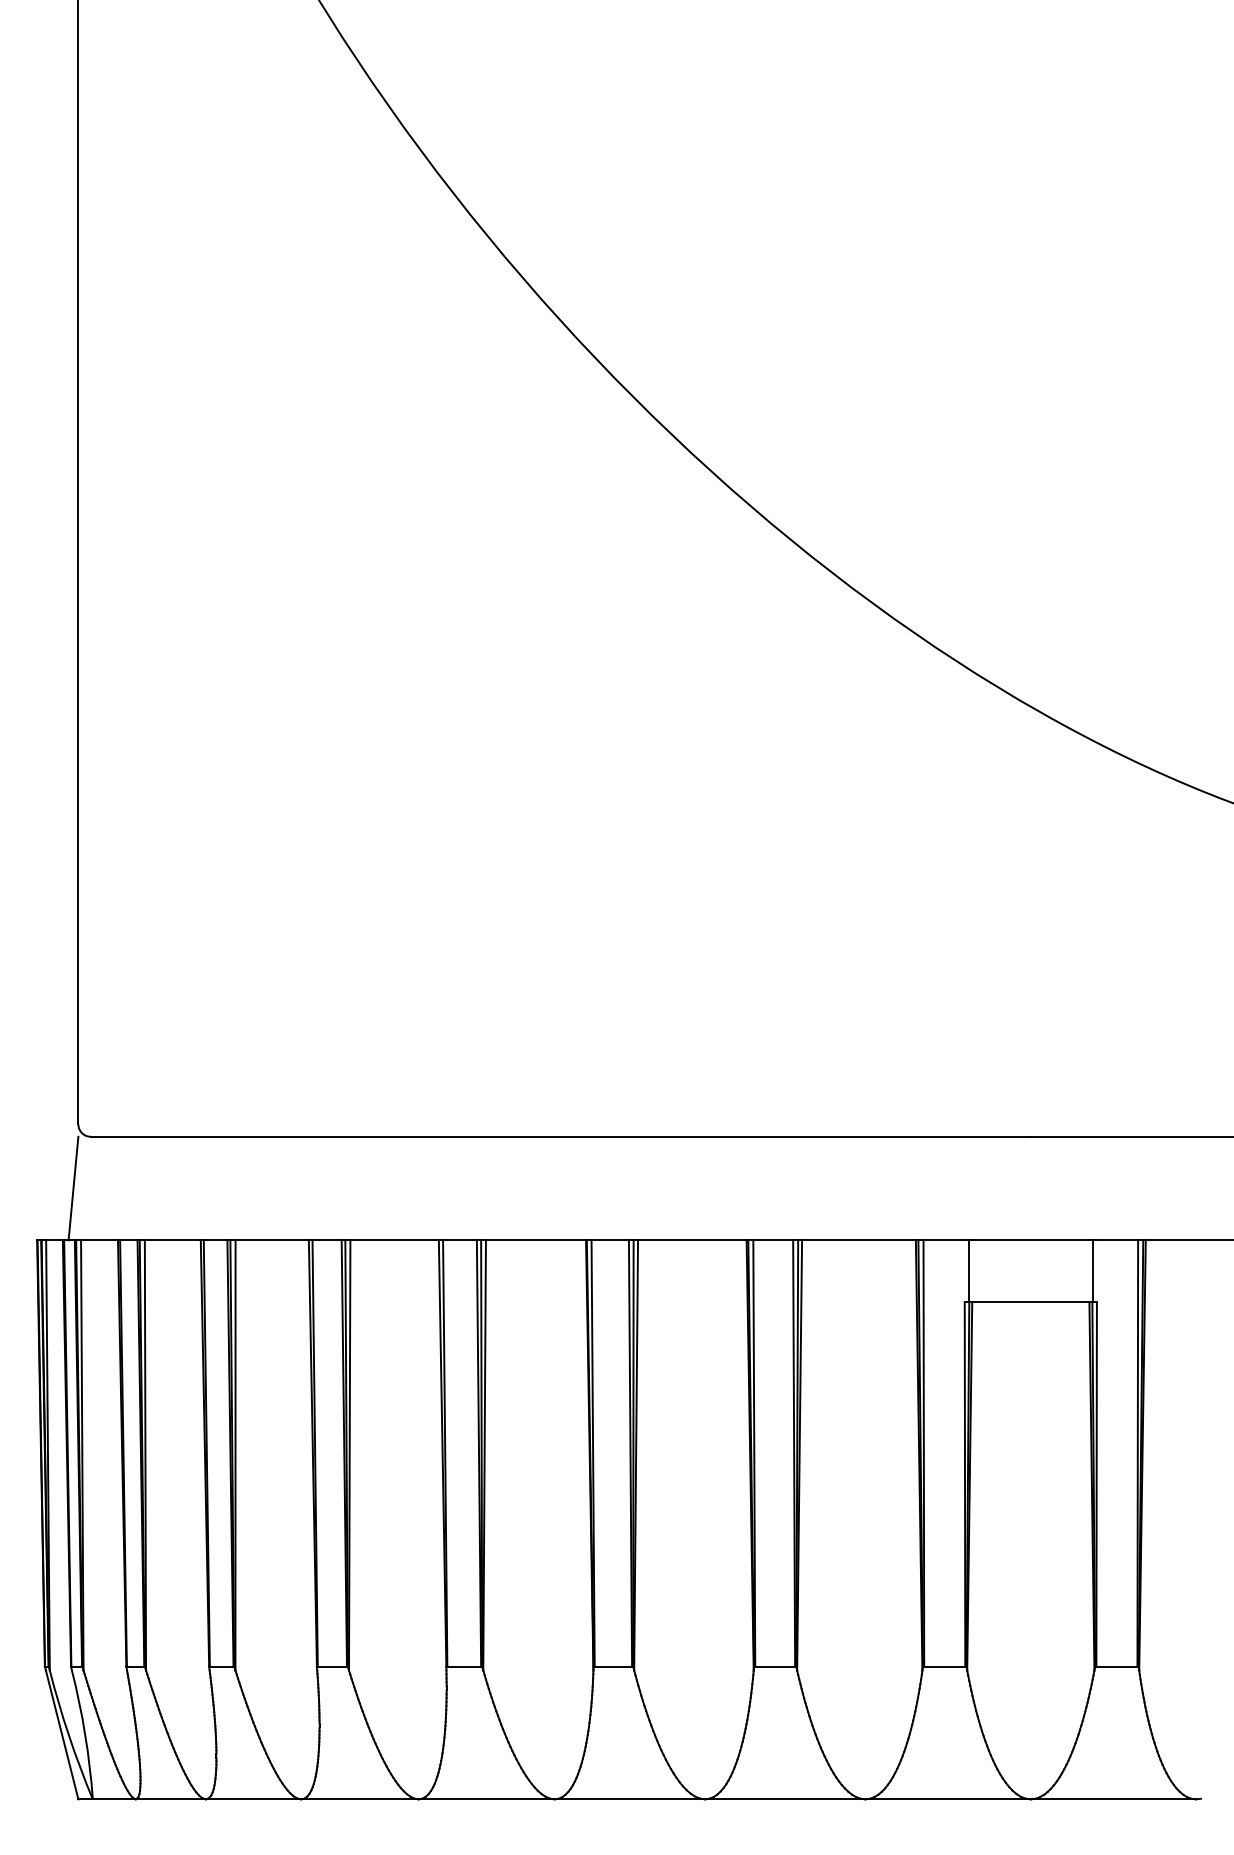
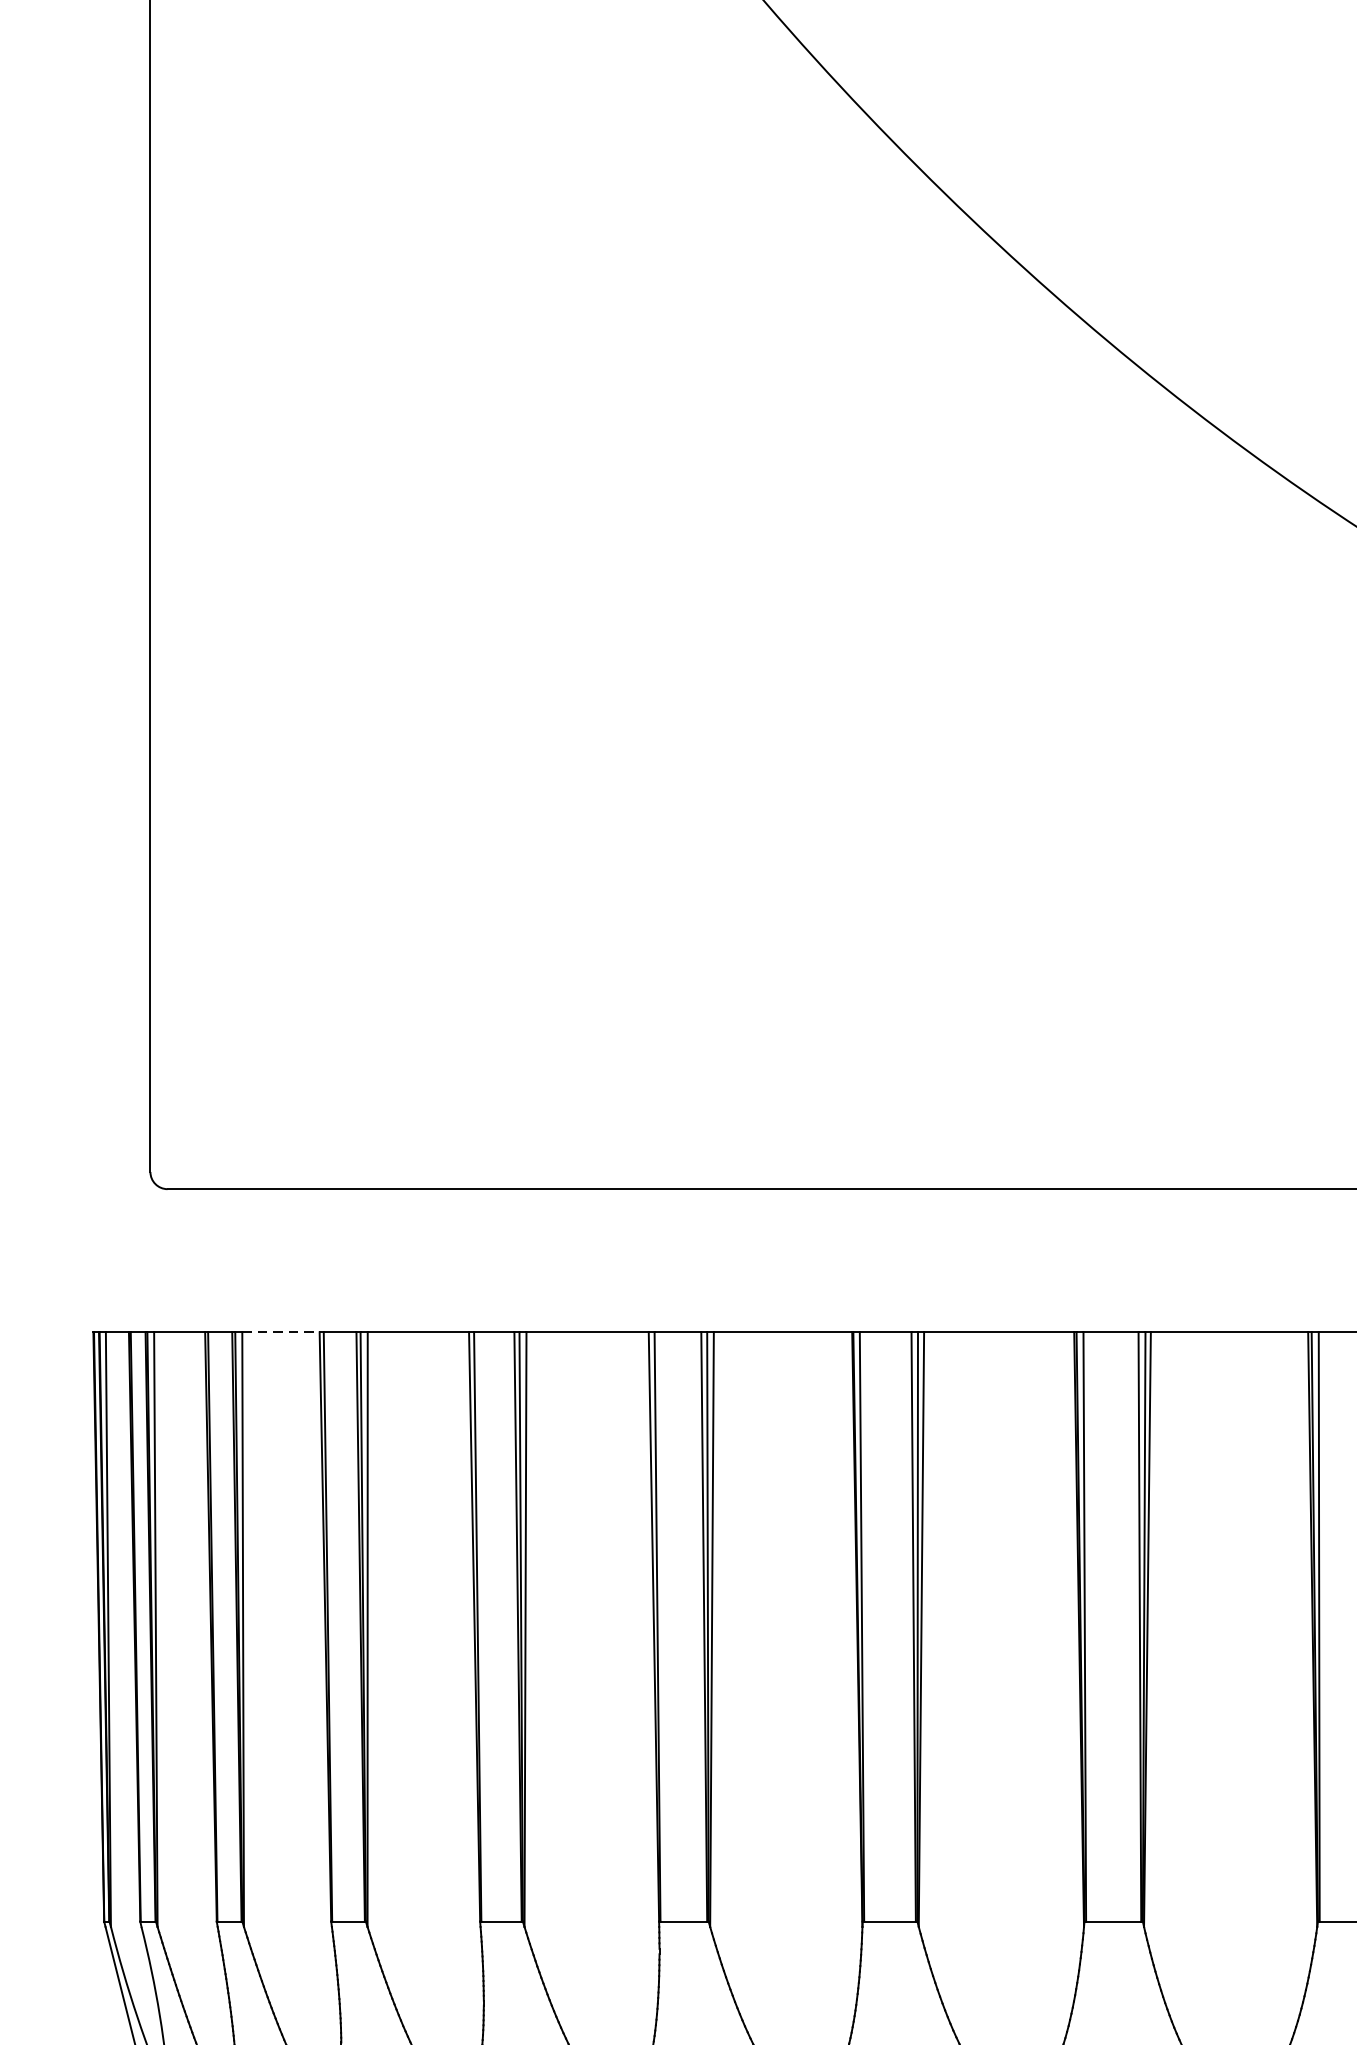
line: (73, 1188) -> (143, 1260), removed
line: (172, 1240) -> (280, 1332), solid -> dashed

